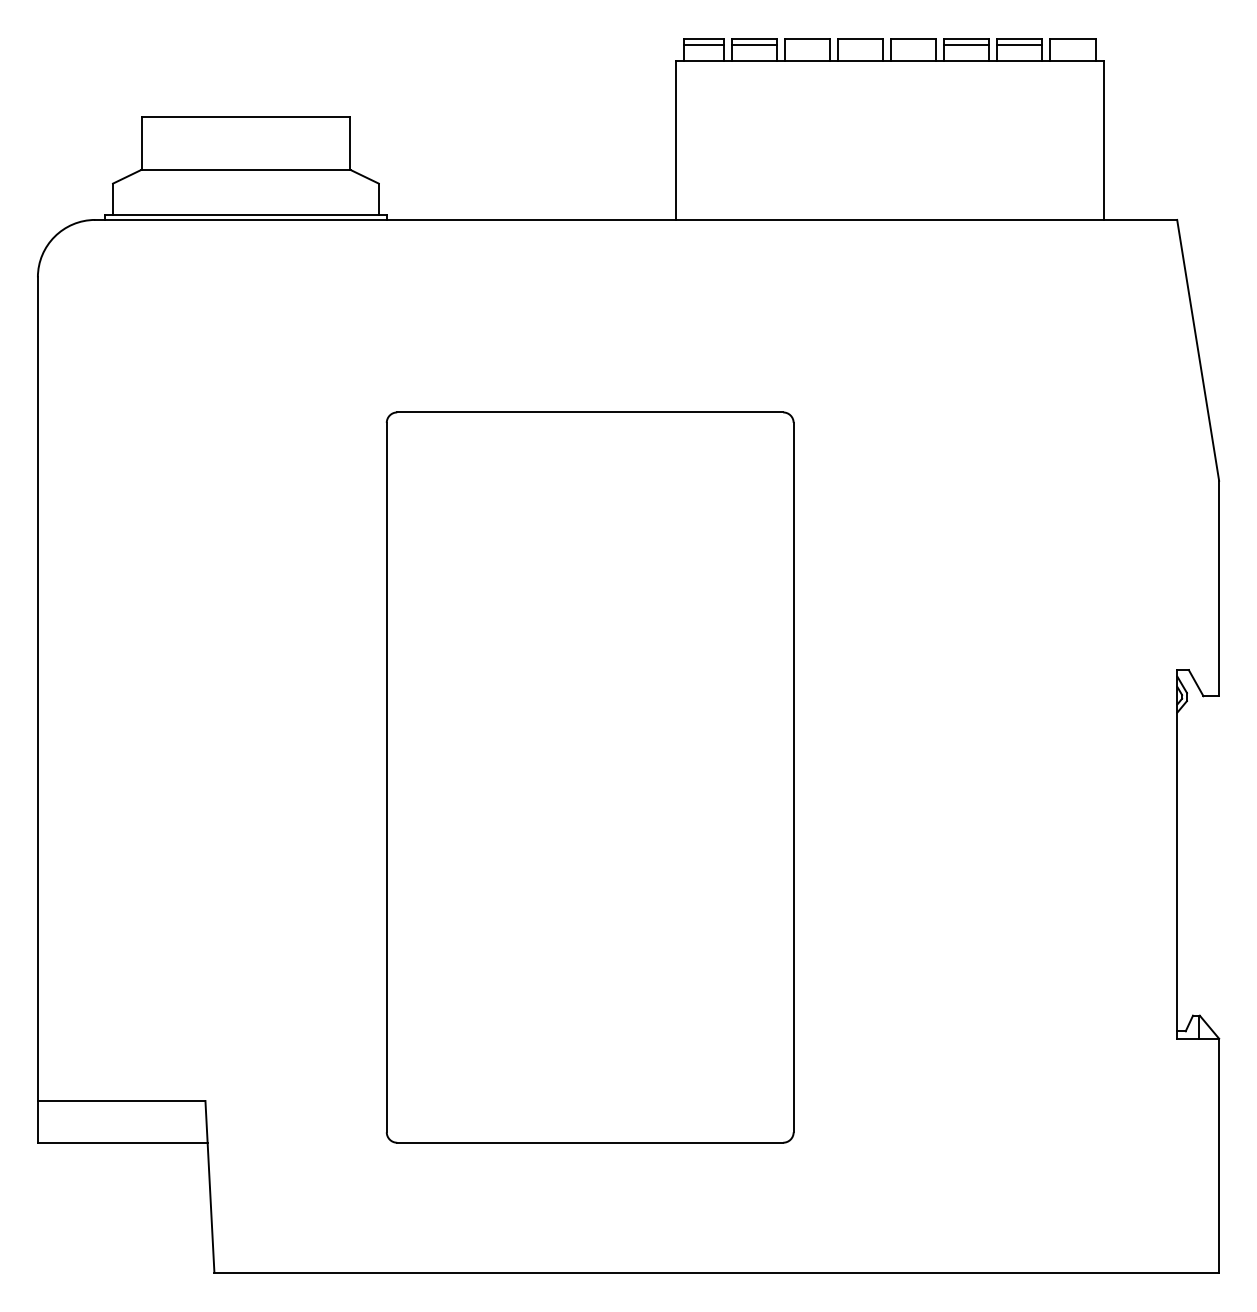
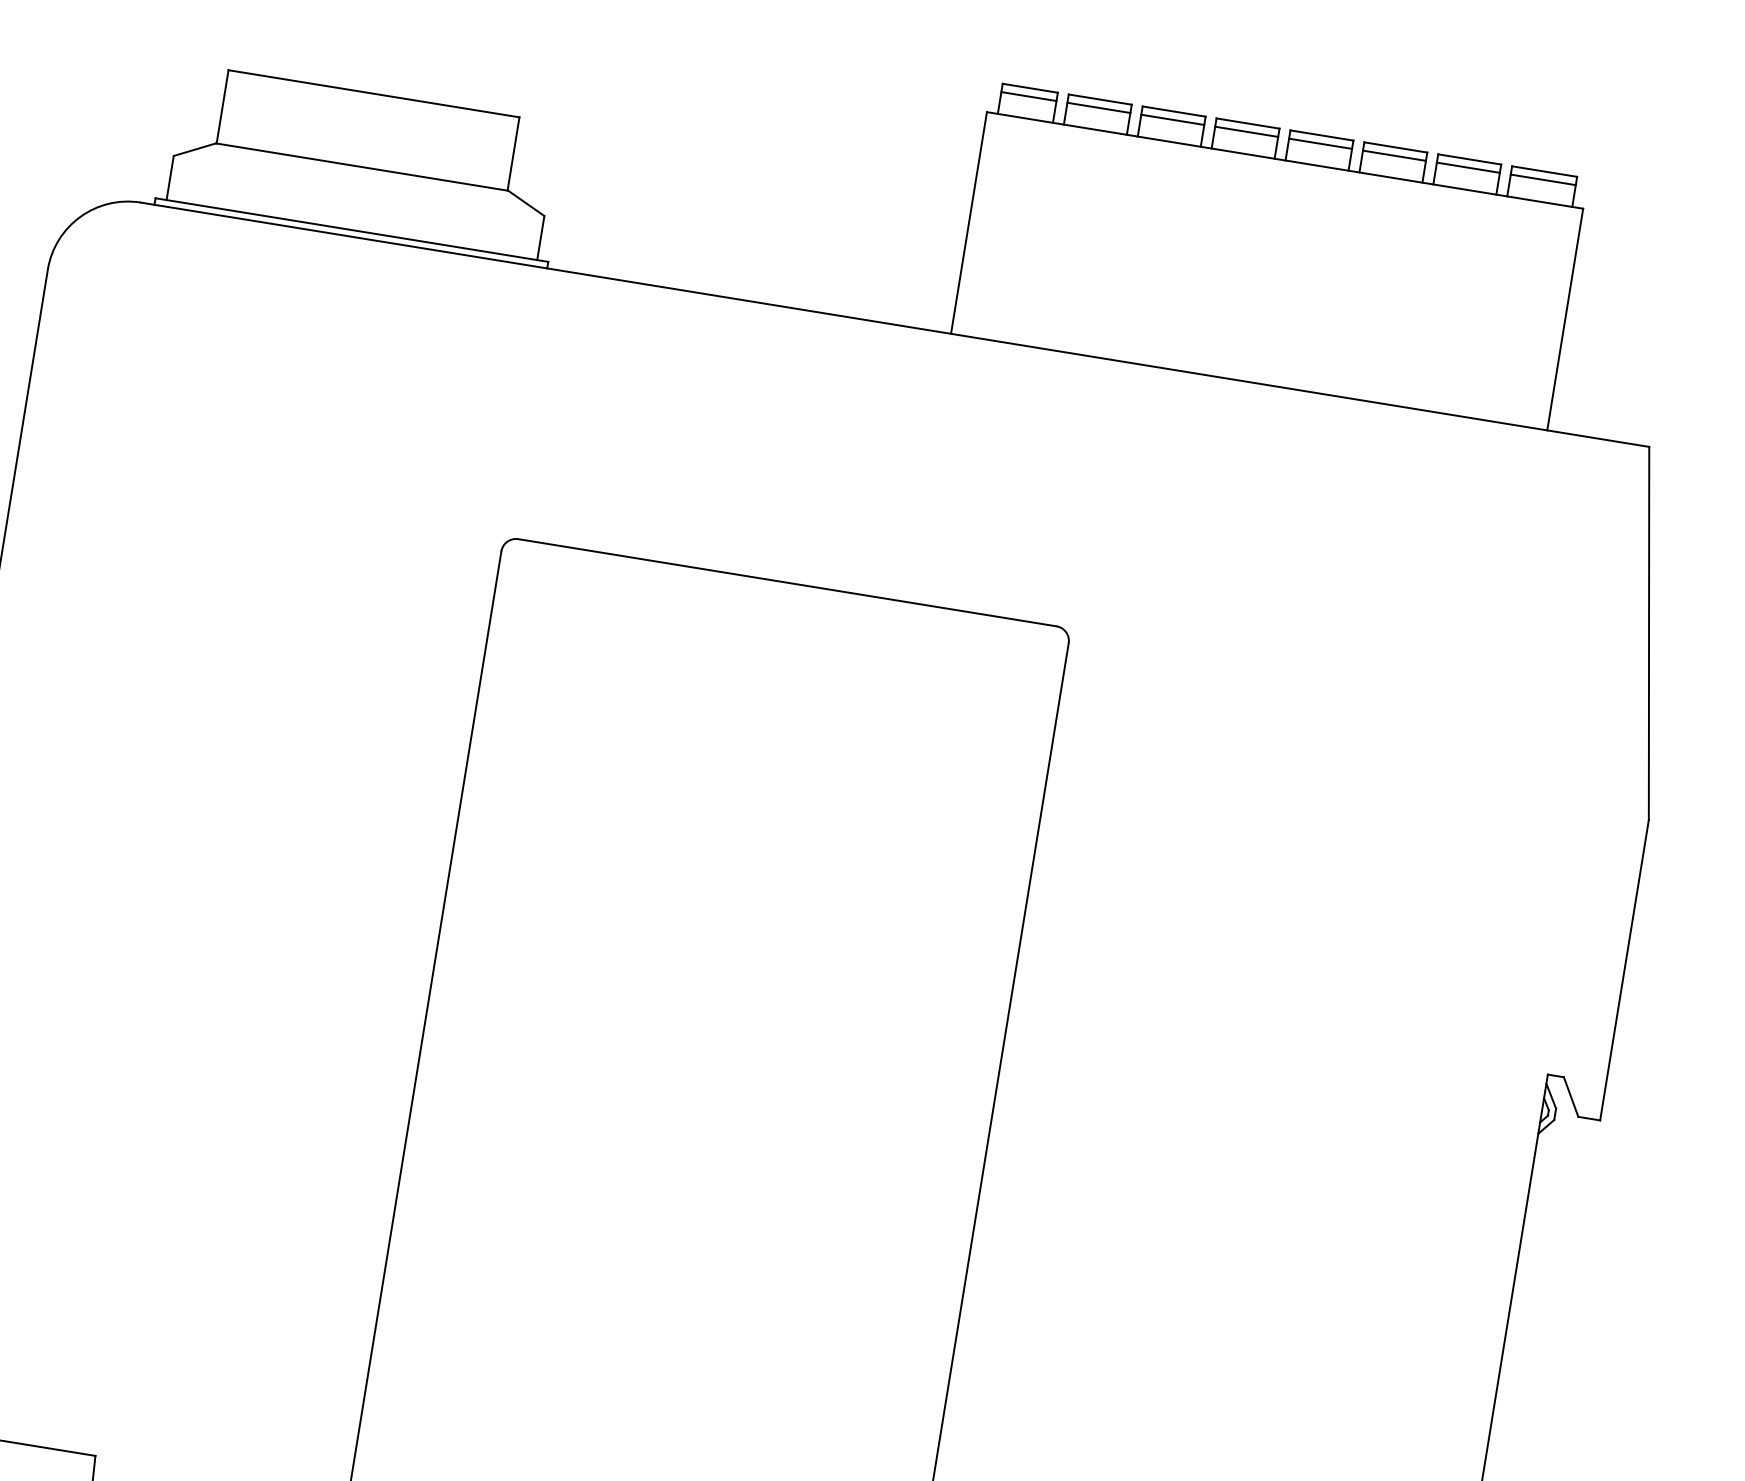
line: (806, 45) -> (1171, 119), added
line: (859, 45) -> (1245, 131), added
line: (912, 45) -> (1319, 143), added
line: (1072, 45) -> (1542, 180), added

